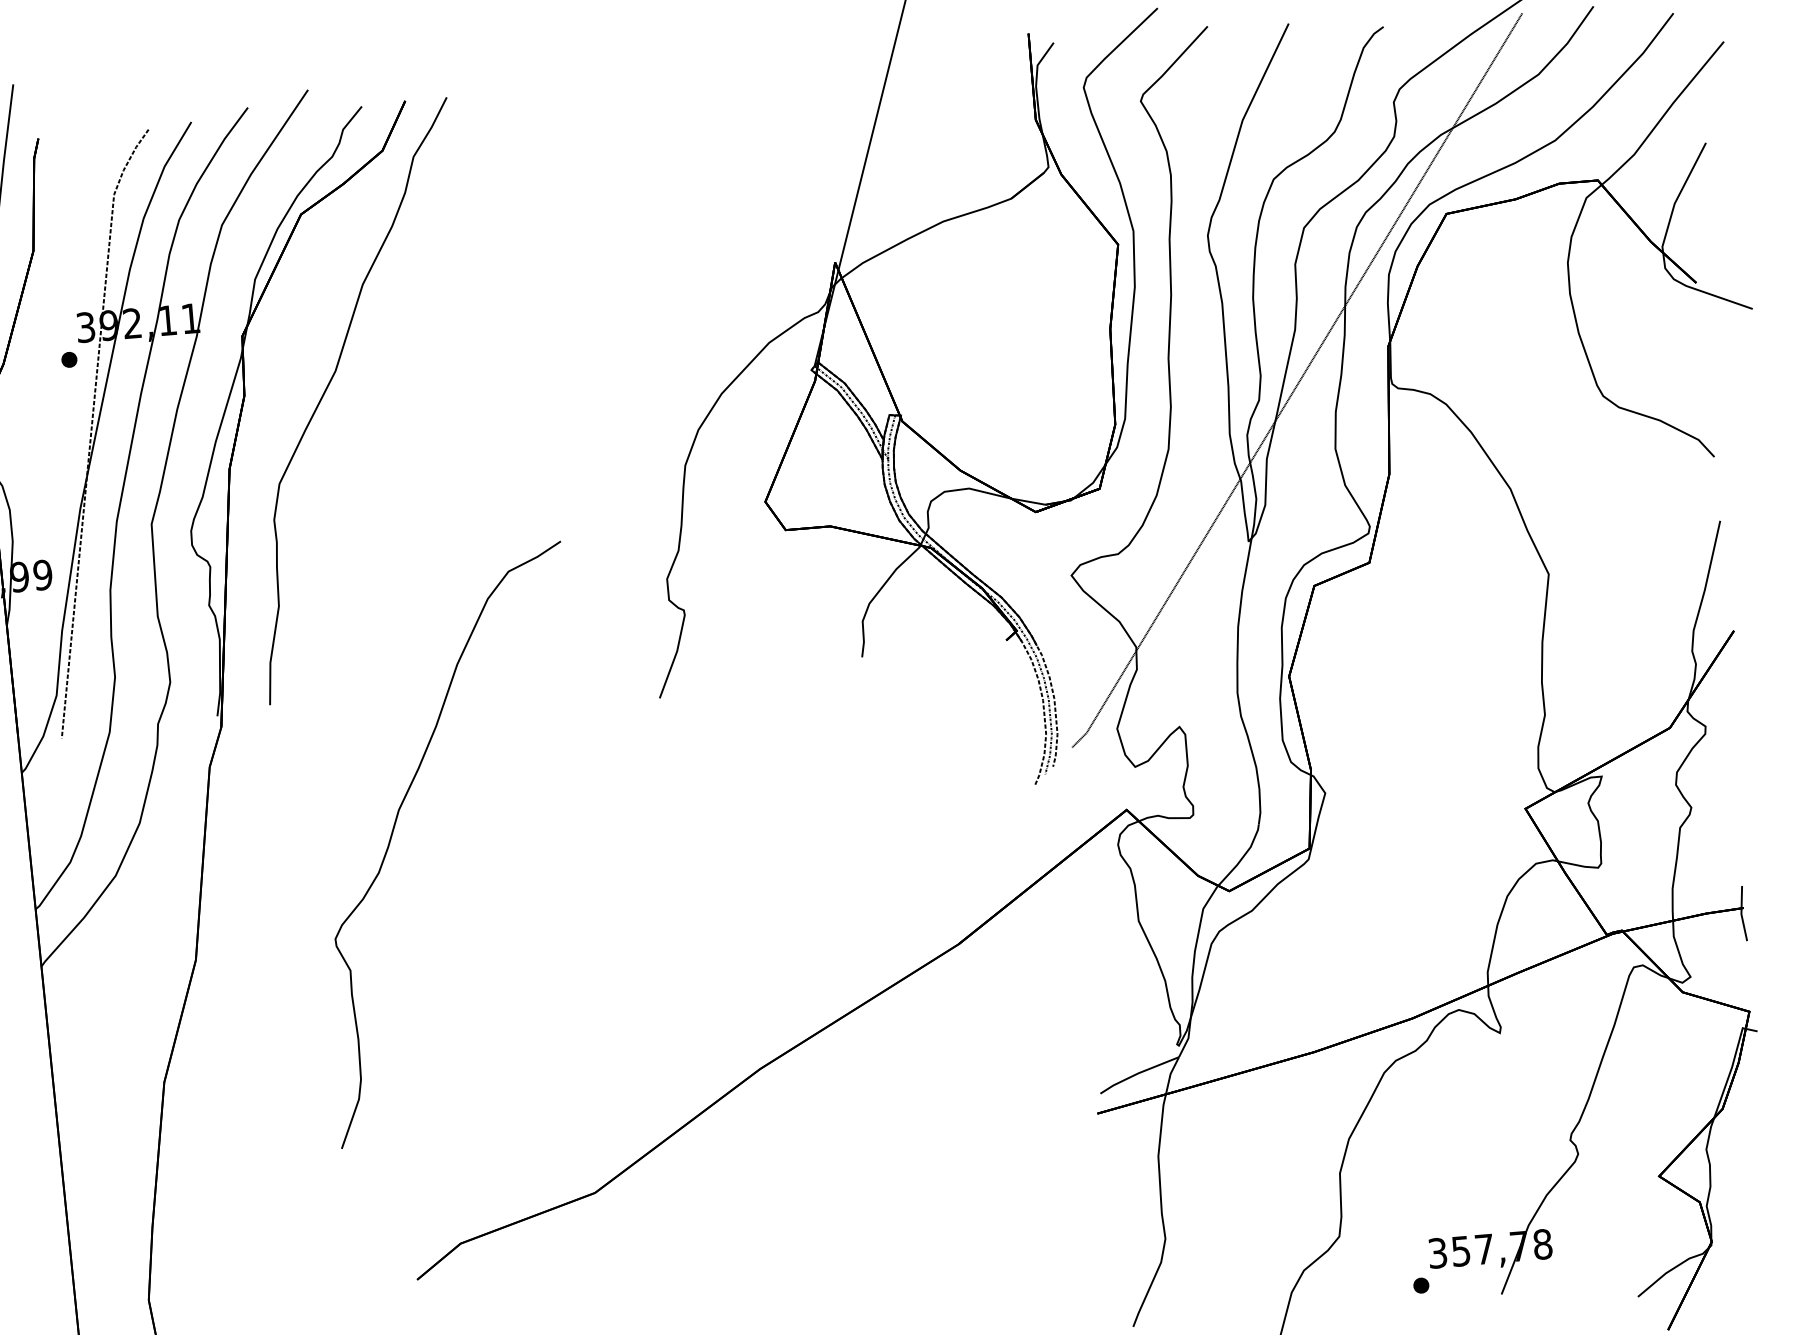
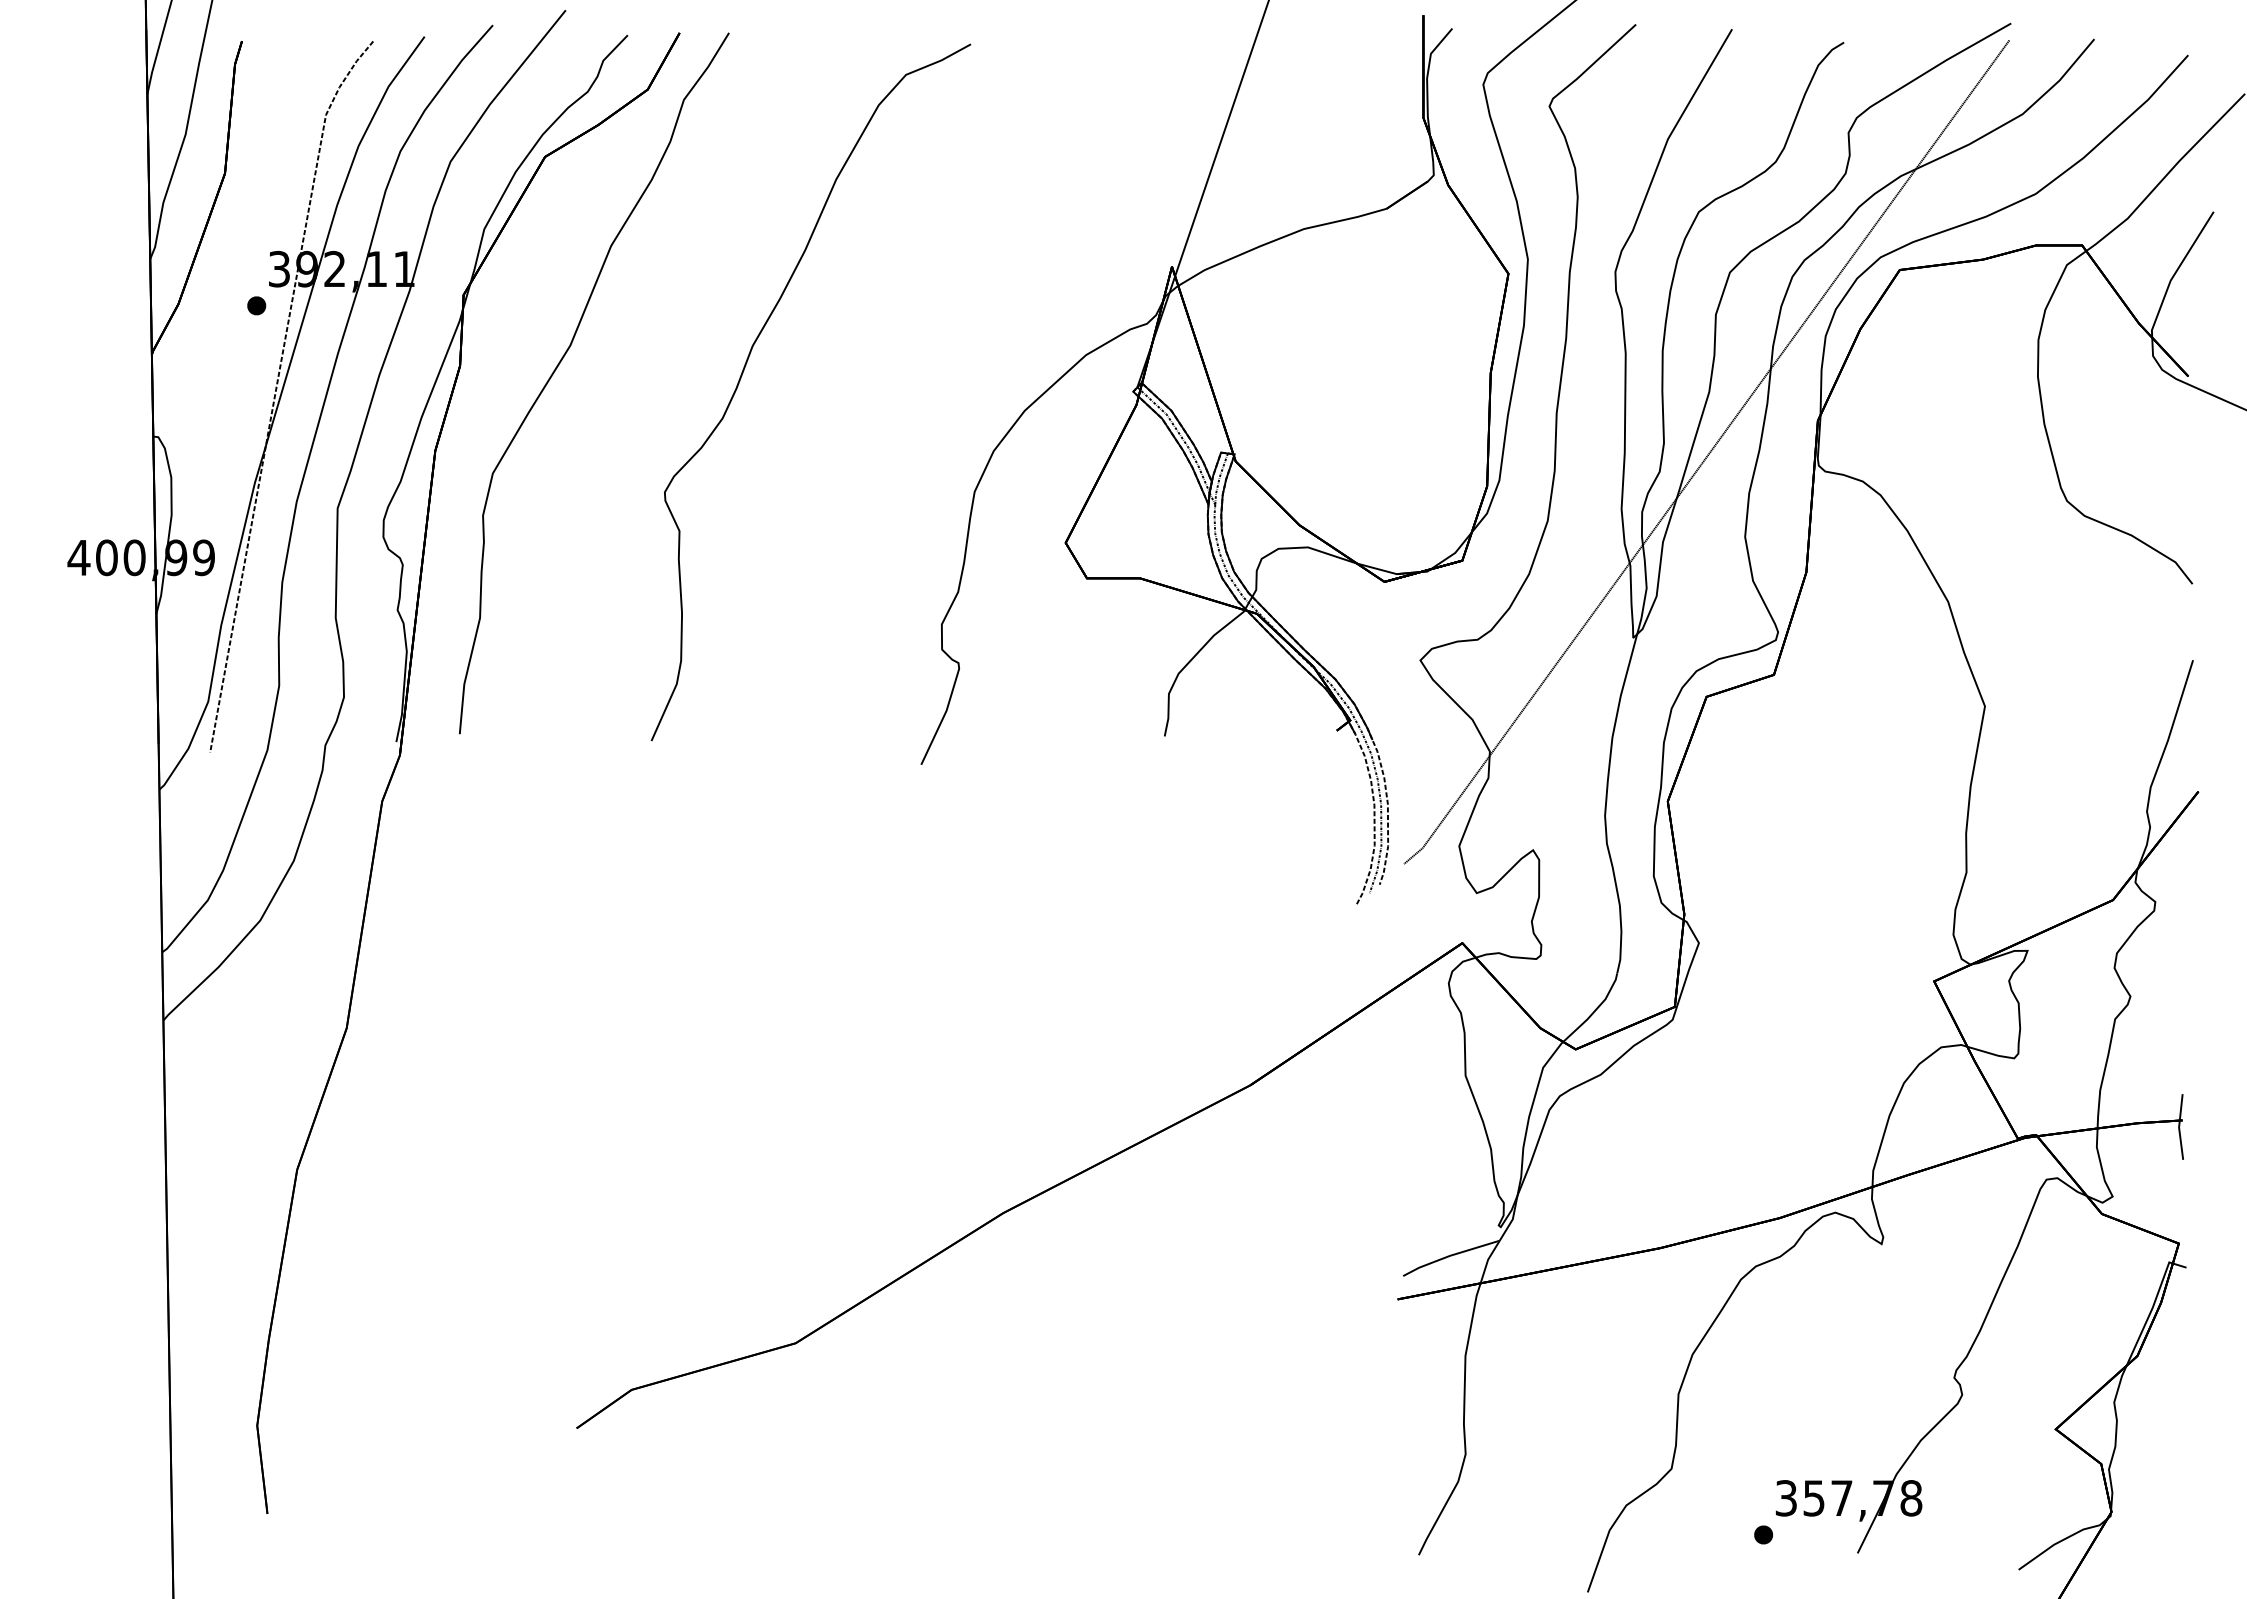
part: (394, 829) -> (745, 368), moved

